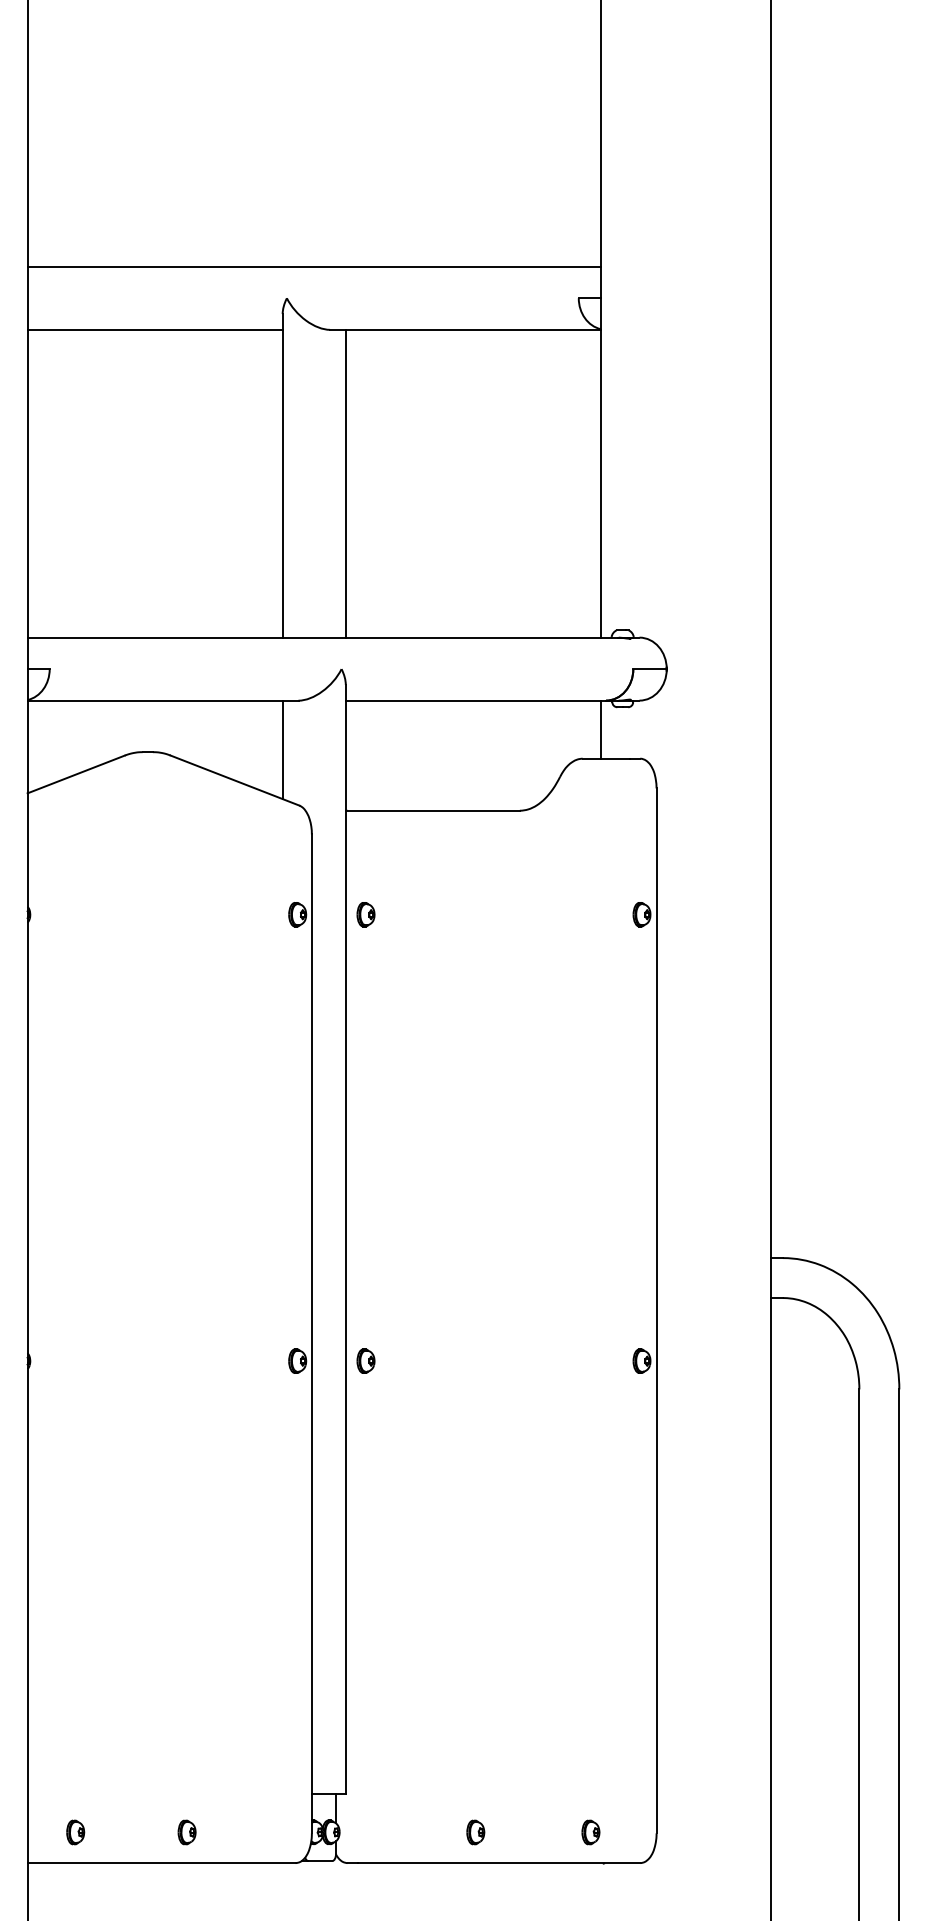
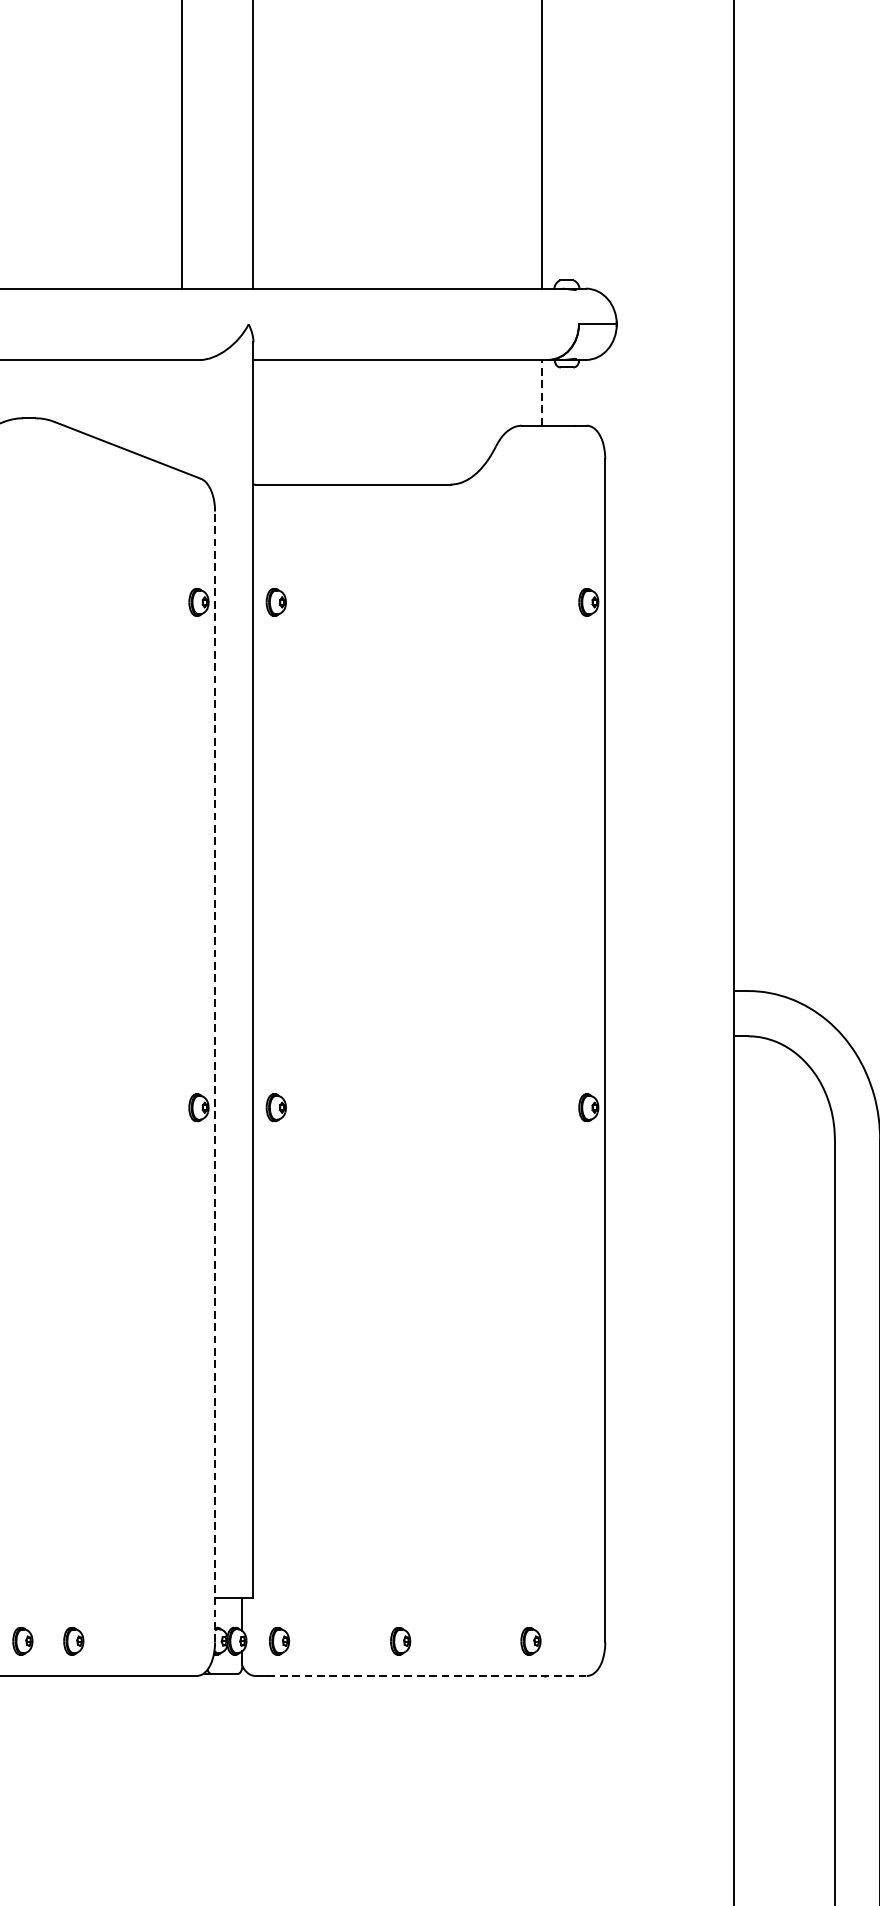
line: (600, 729) -> (541, 392), solid -> dashed
line: (282, 749) -> (181, 415), removed
line: (311, 1333) -> (214, 1076), solid -> dashed
part: (141, 1832) -> (22, 1641), added
part: (368, 1832) -> (279, 1641), added
line: (499, 1863) -> (427, 1676), solid -> dashed

